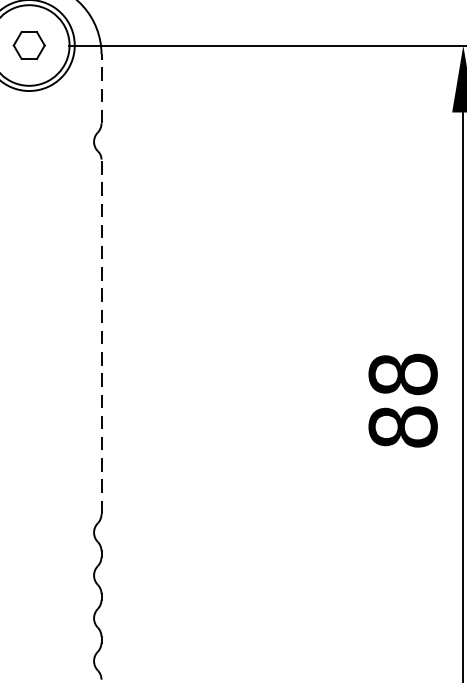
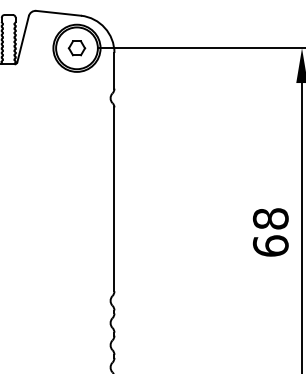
line: (101, 88) -> (114, 70), dashed -> solid
line: (101, 337) -> (114, 199), dashed -> solid
text: (402, 425) -> (270, 245), 88 -> 68

